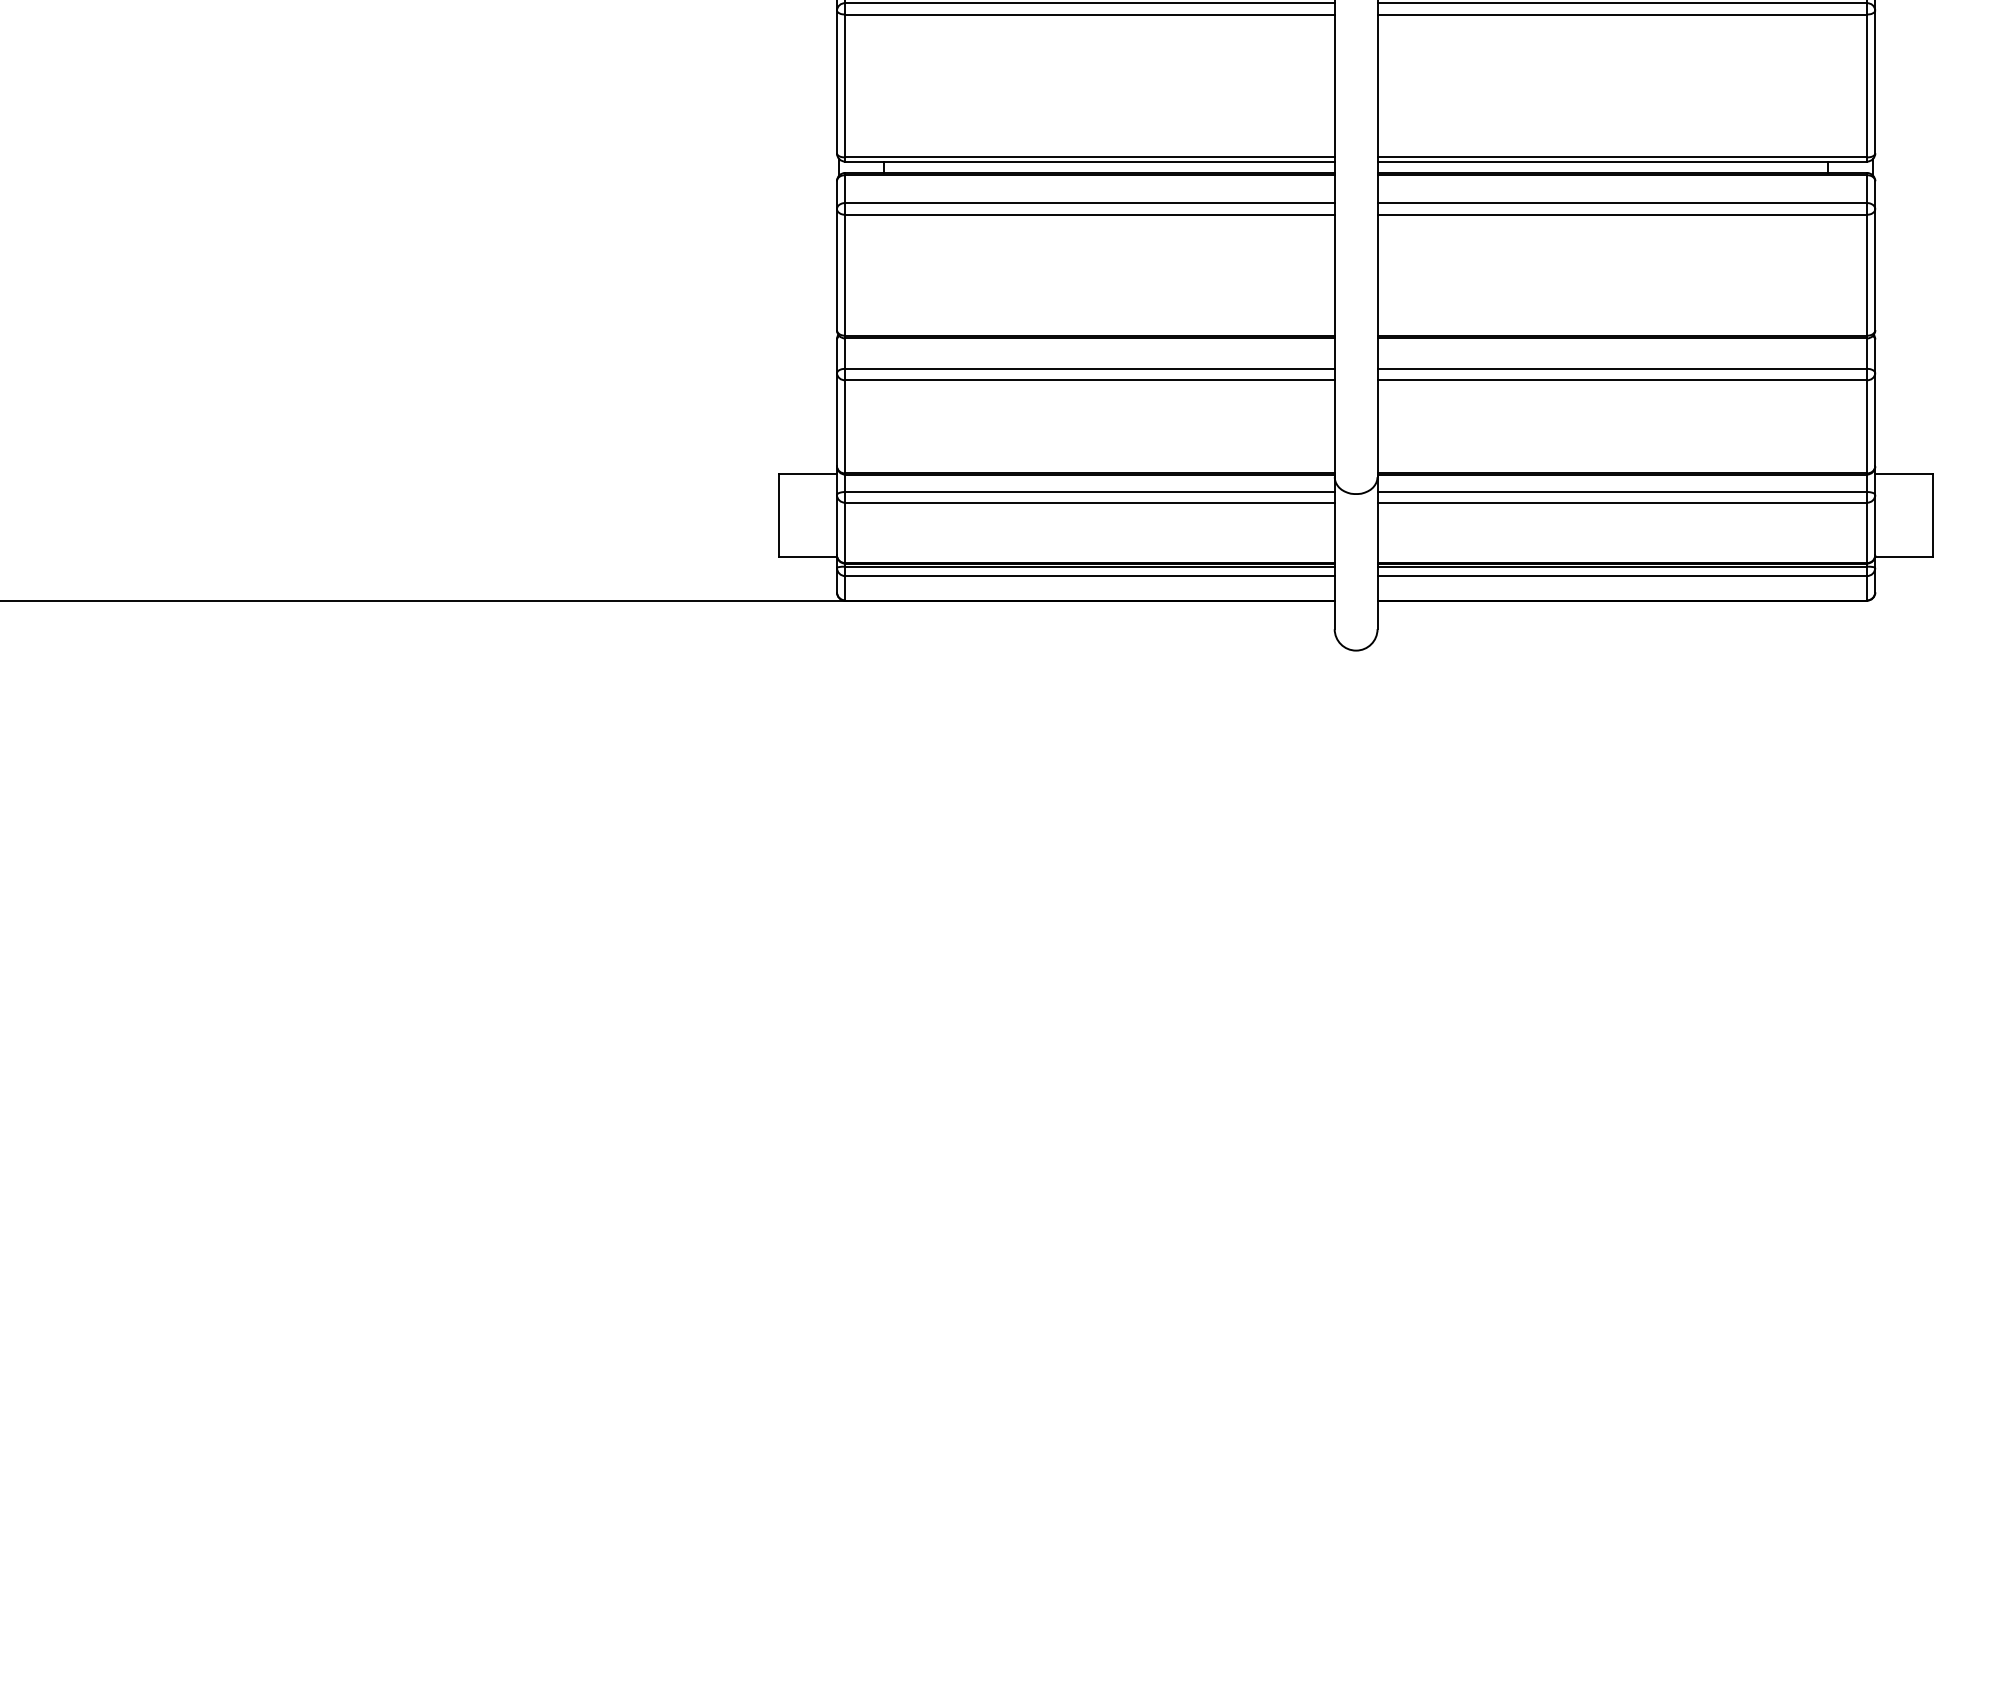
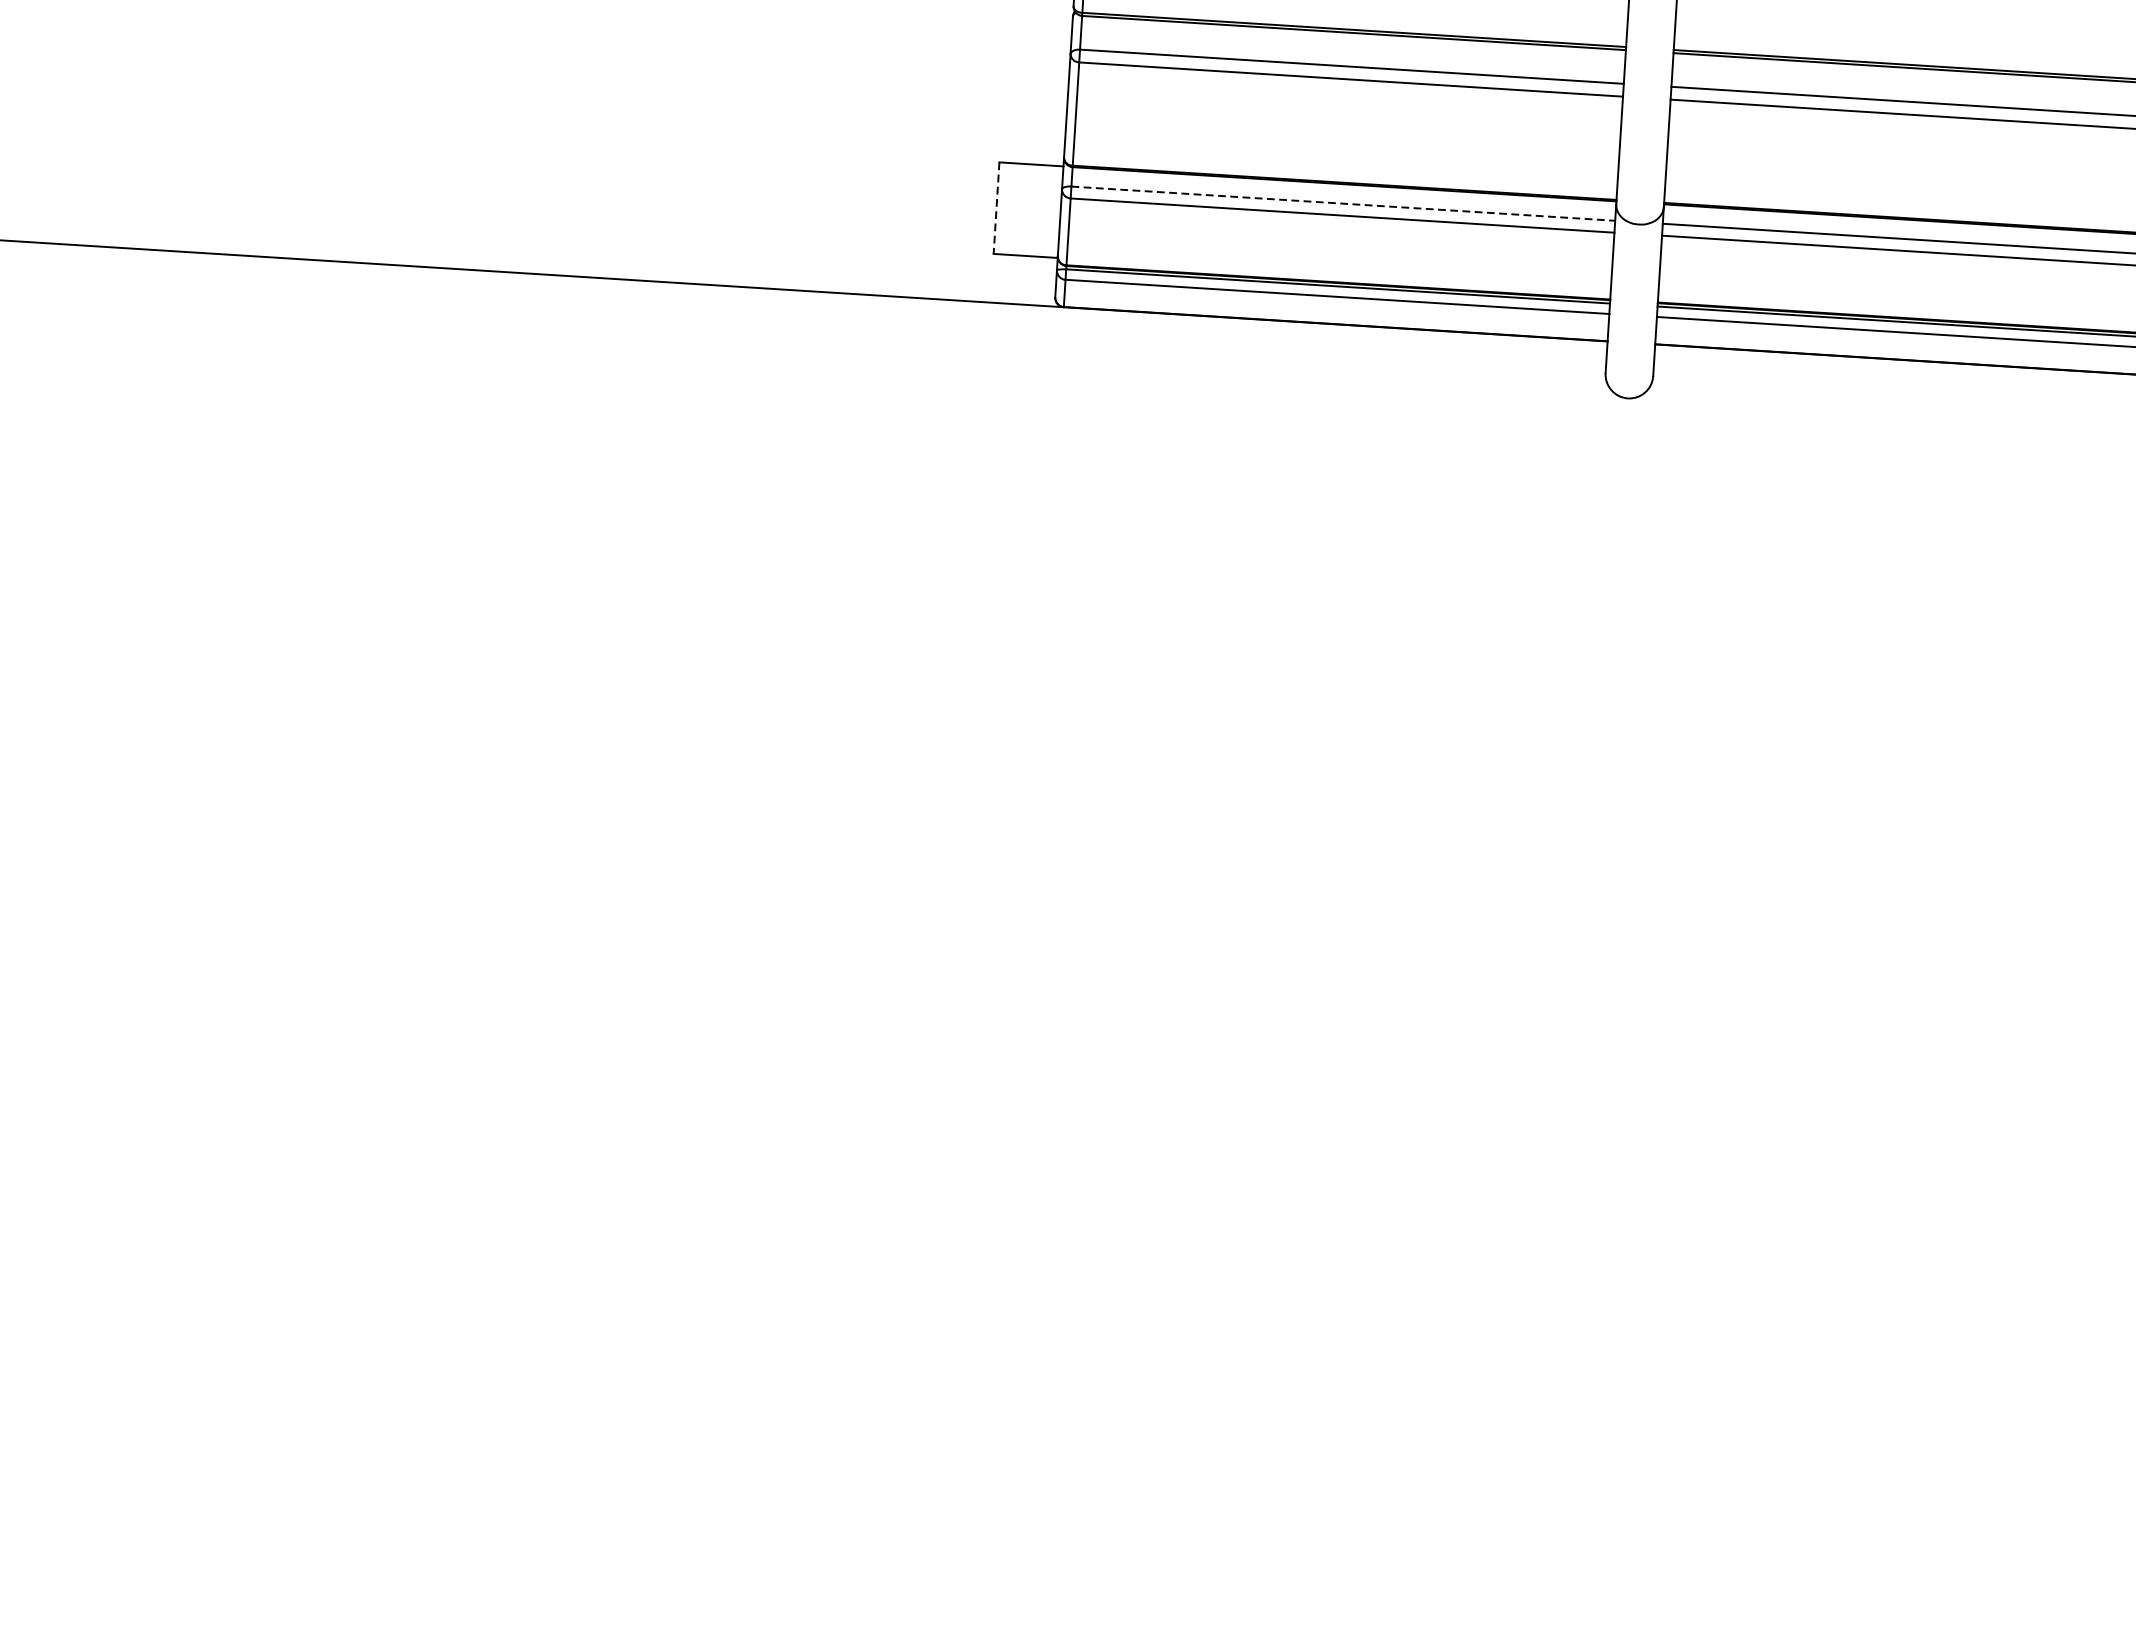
line: (1089, 492) -> (1342, 204), solid -> dashed
line: (779, 516) -> (996, 209), solid -> dashed

